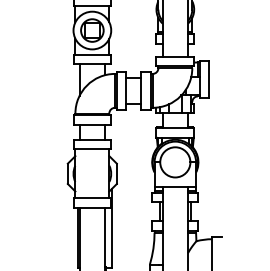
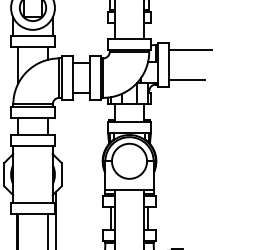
line: (227, 66) -> (190, 49), added
line: (224, 92) -> (186, 80), added

